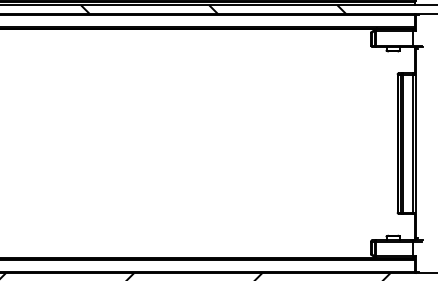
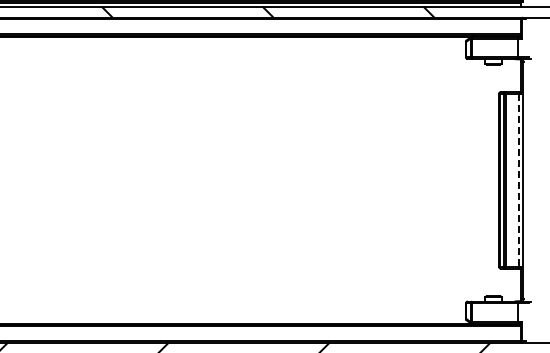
line: (413, 143) -> (518, 180), solid -> dashed

